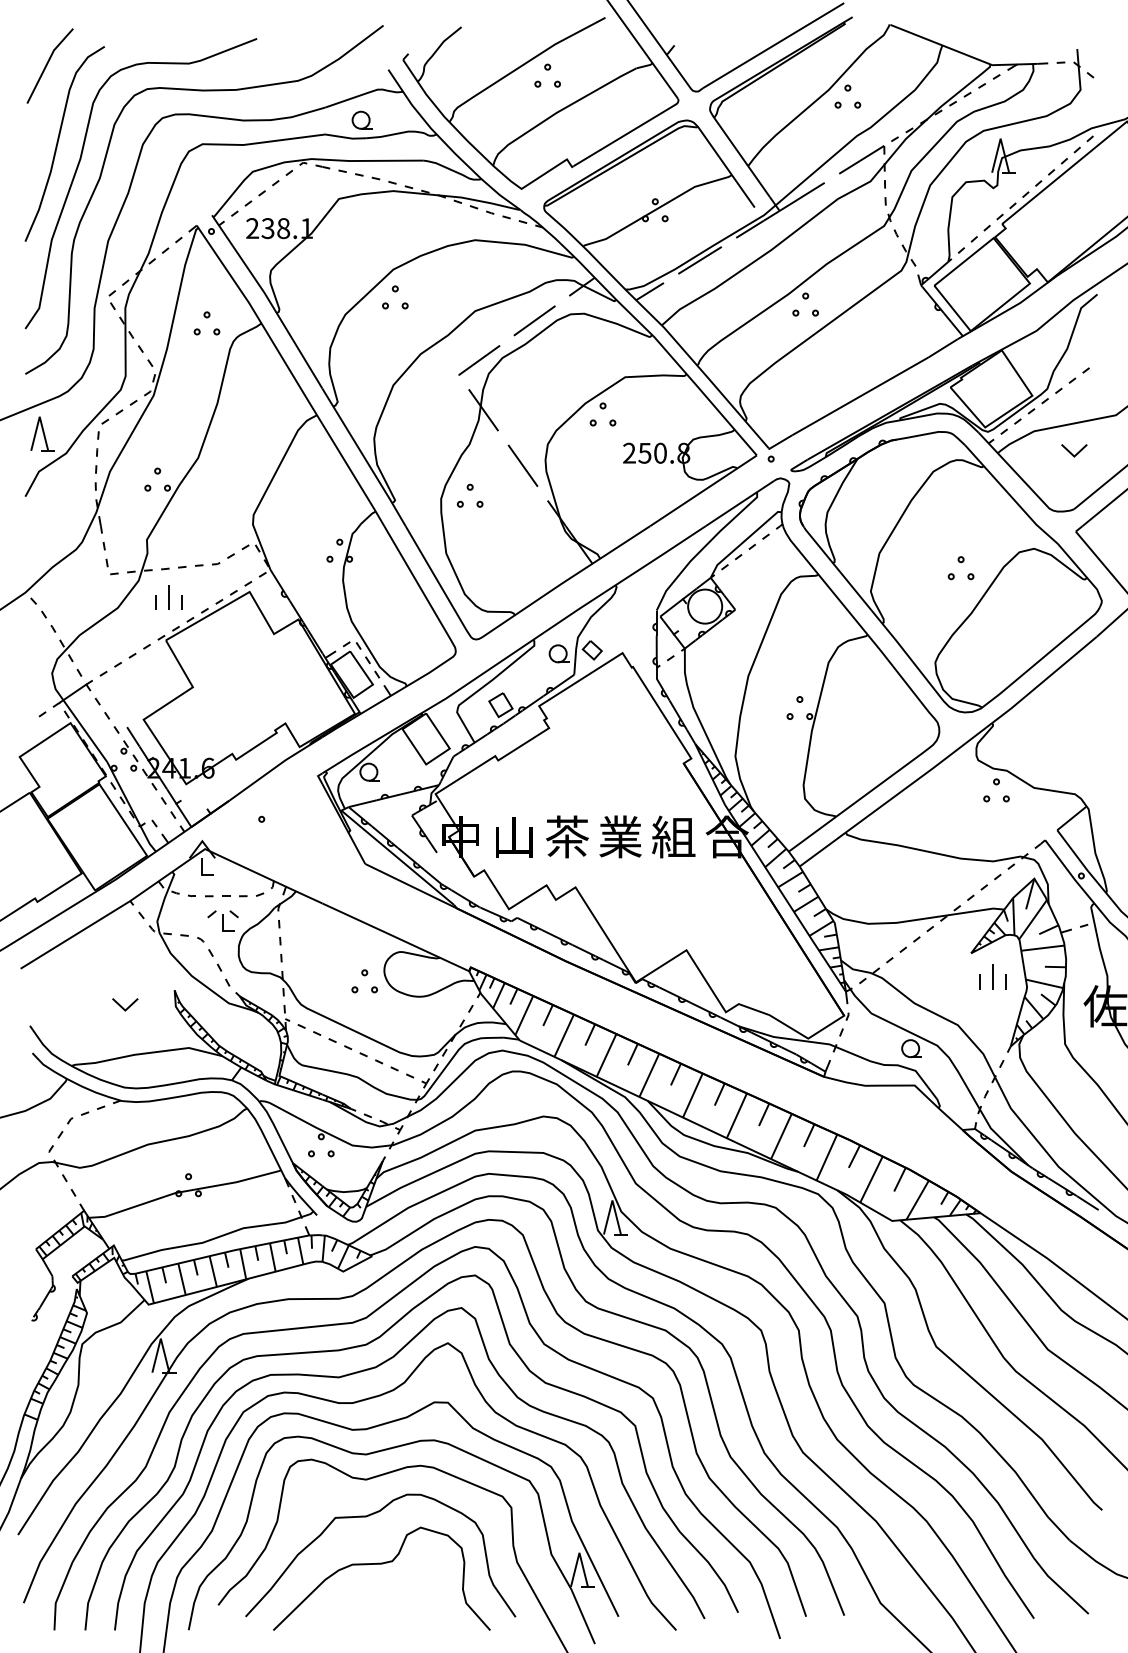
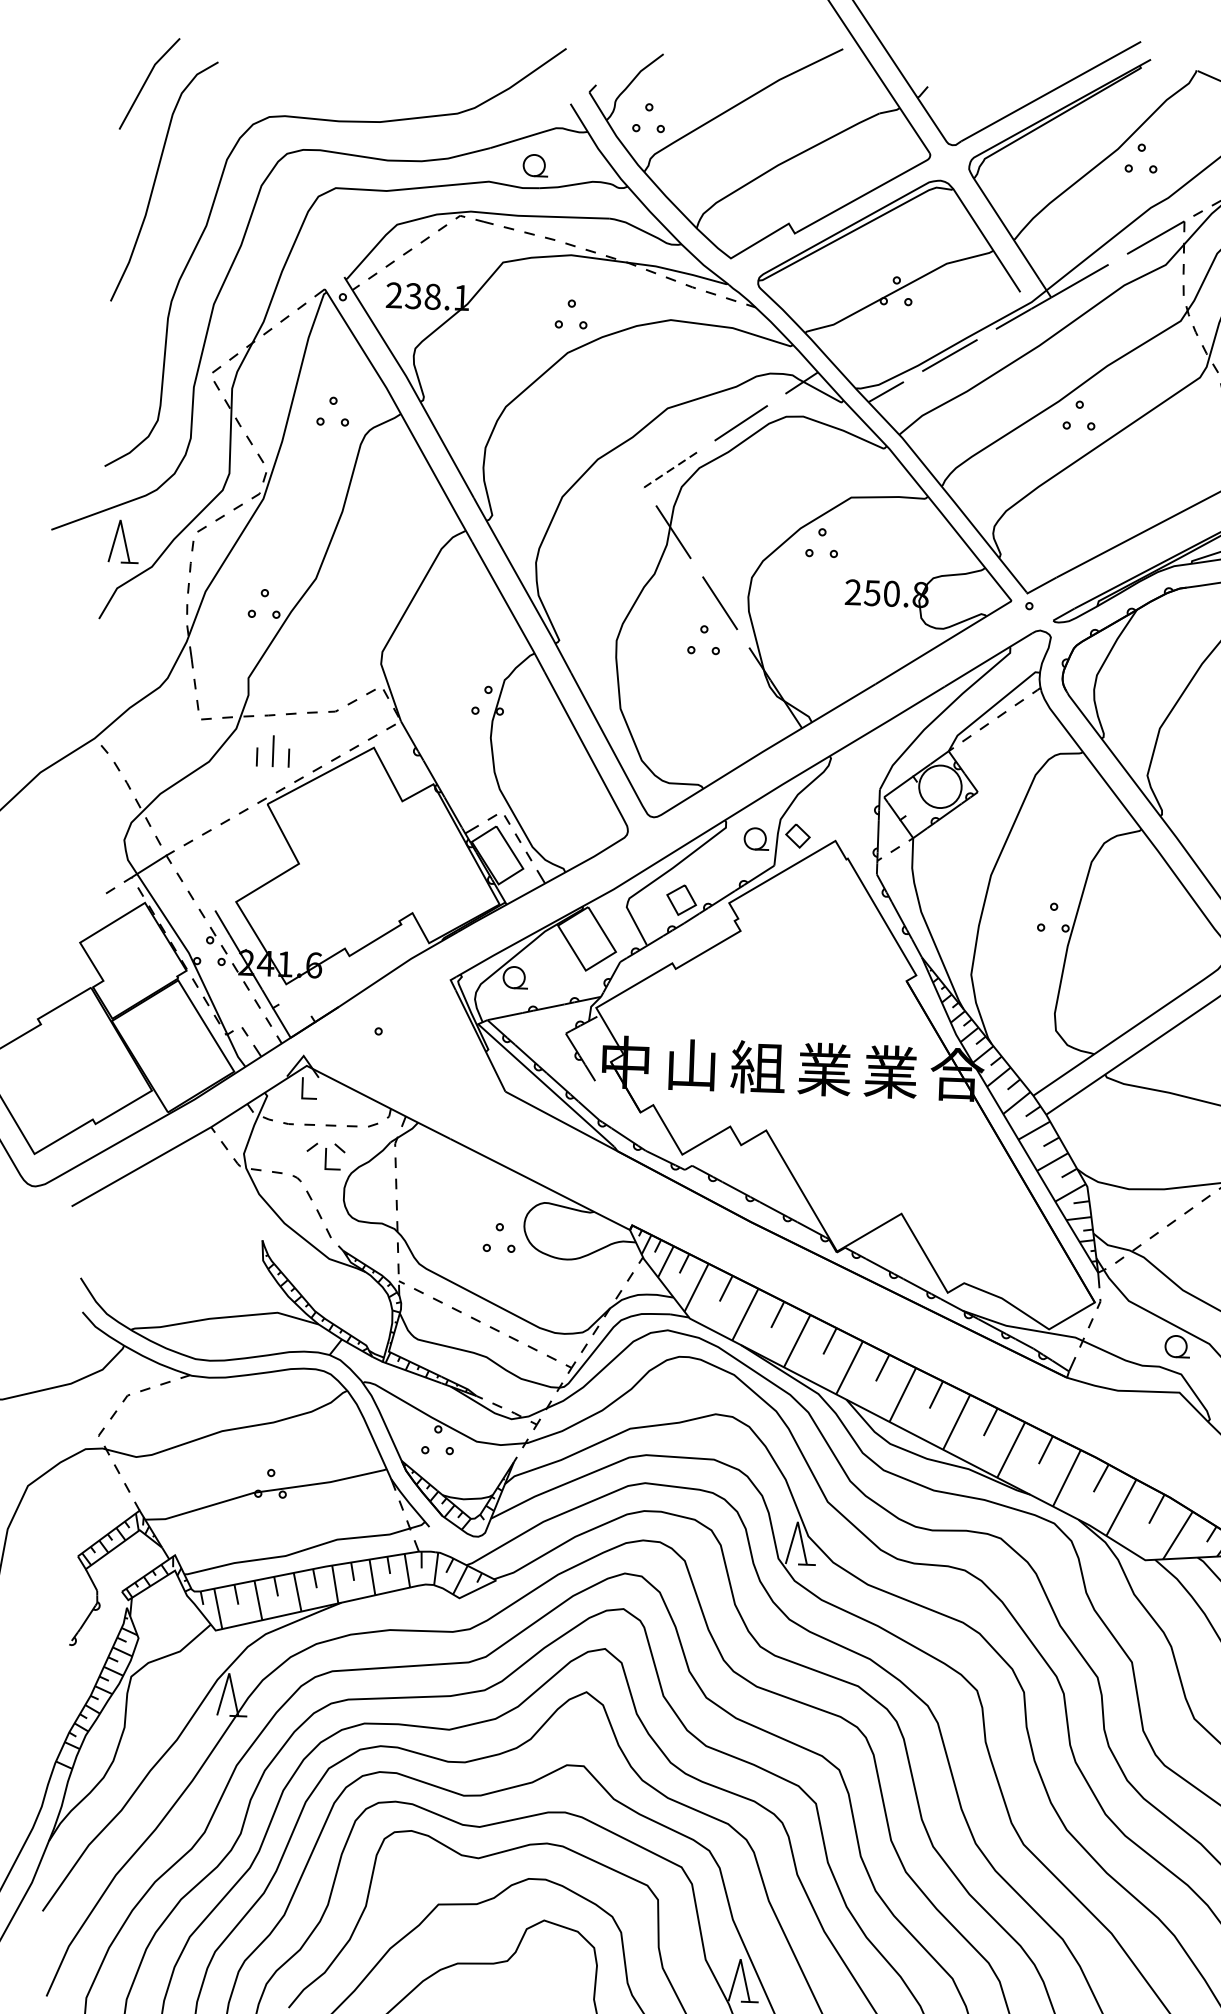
part: (547, 75) -> (648, 117), moved
curve: (80, 162) -> (182, 205), removed
part: (395, 297) -> (571, 314), moved
line: (479, 360) -> (670, 470), solid -> dashed
part: (469, 495) -> (703, 639), moved
text: (566, 836) -> (757, 1066), 茶 -> 組
text: (673, 836) -> (890, 1071), 組 -> 業
part: (125, 1004) -> (200, 1255), removed

